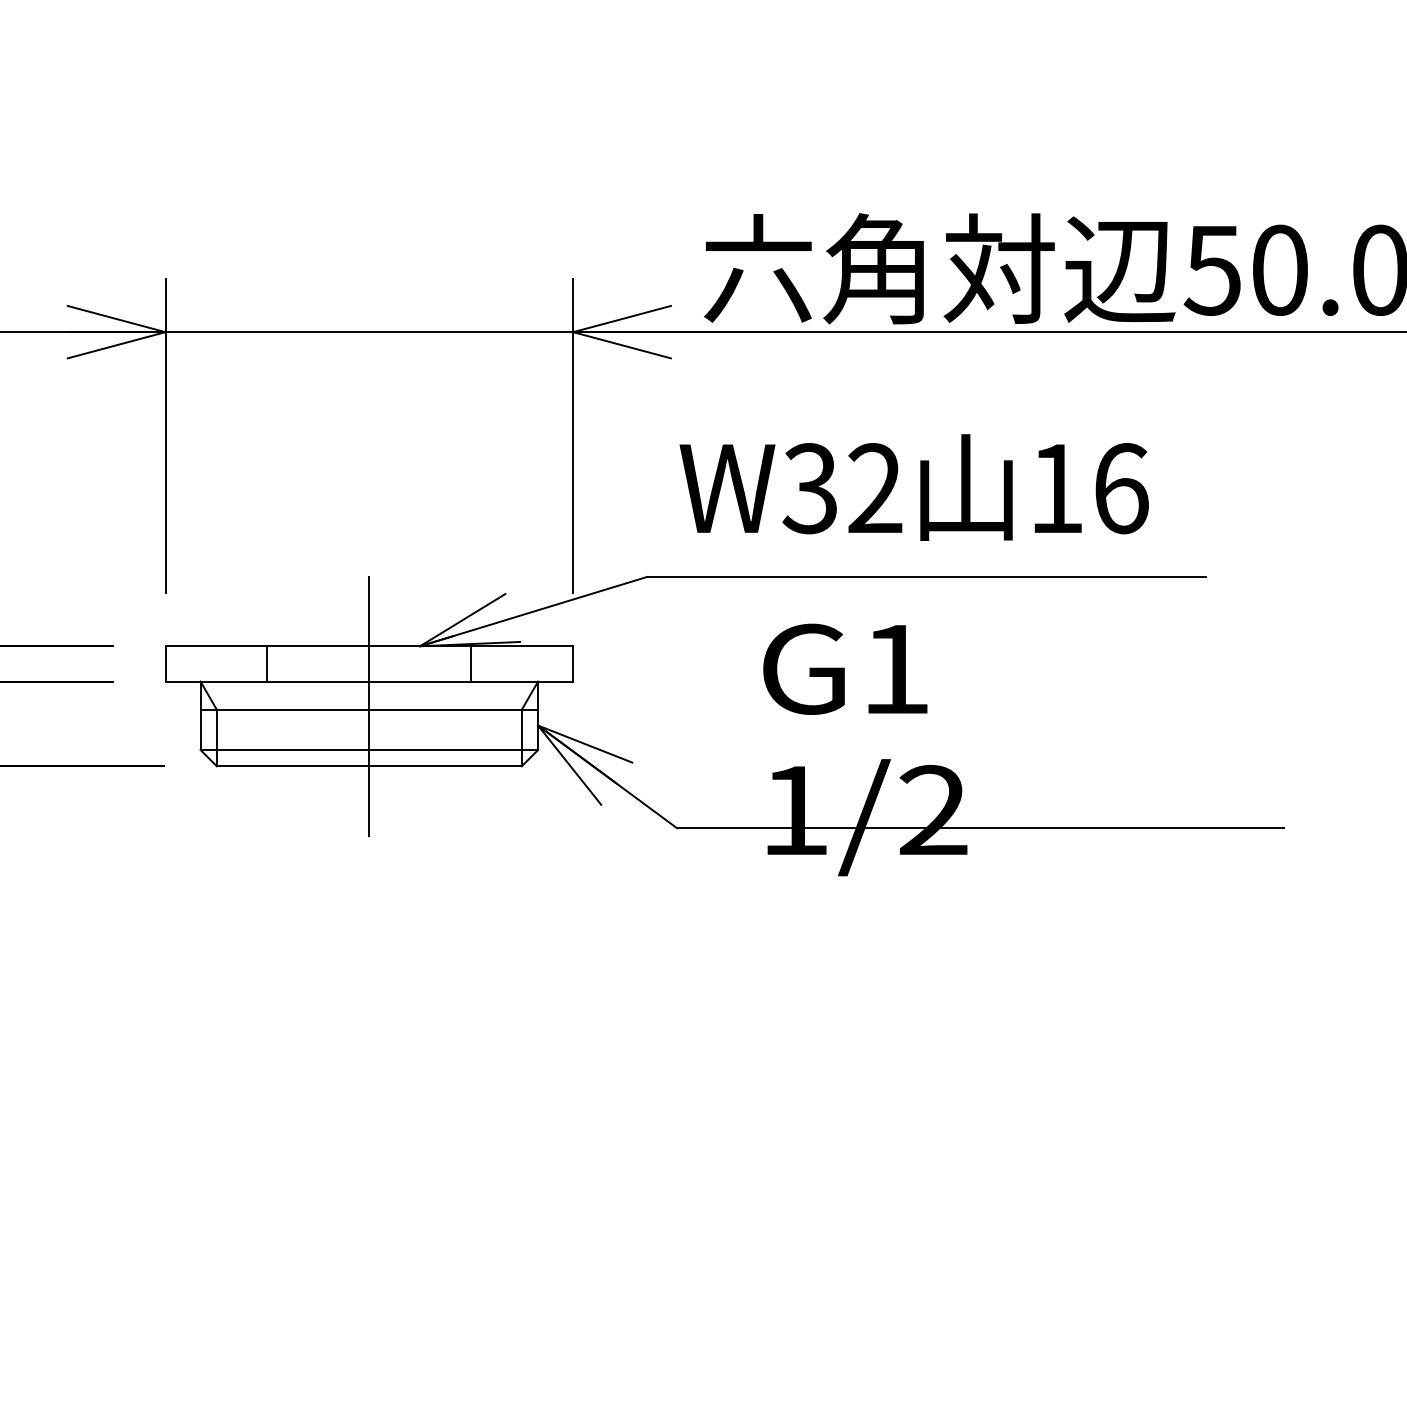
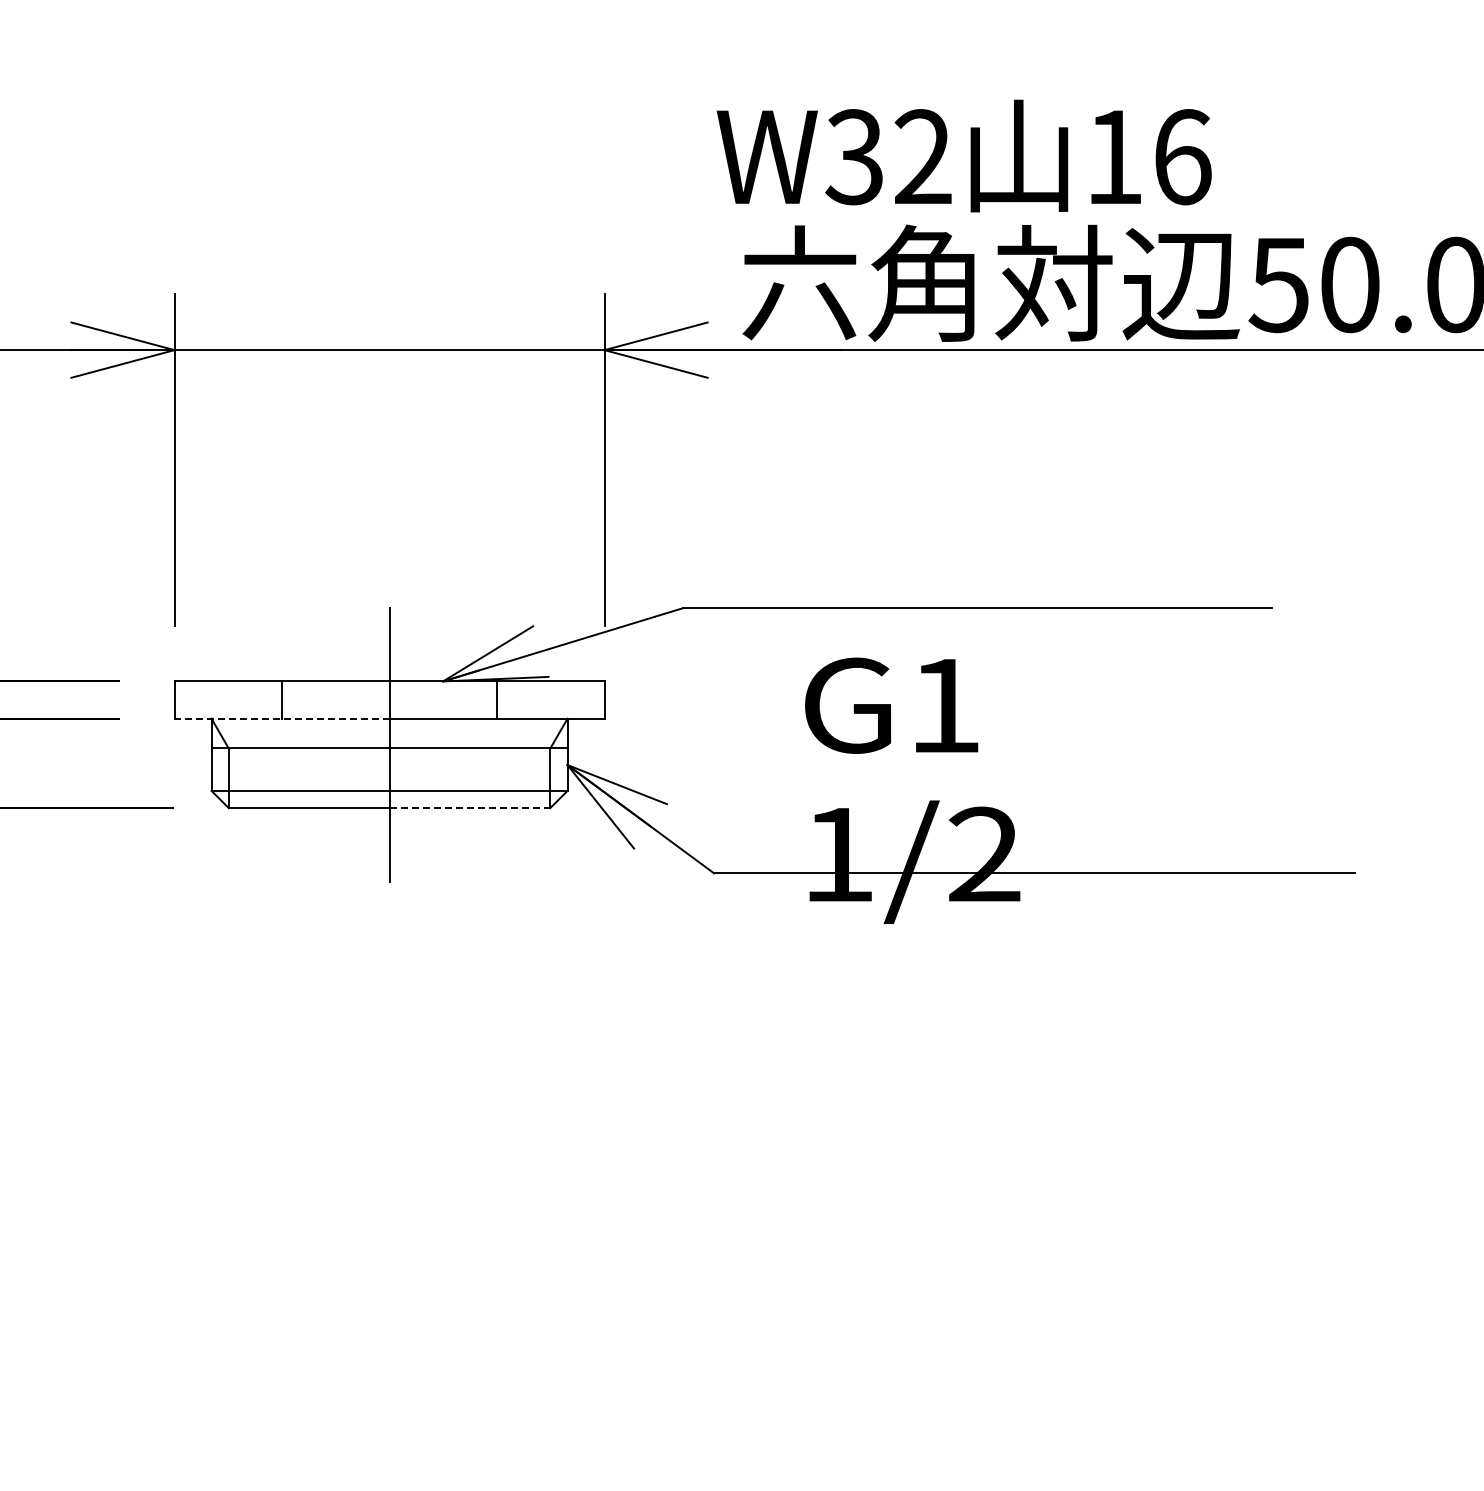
text: (913, 487) -> (963, 155), moved
line: (266, 681) -> (281, 718), solid -> dashed
line: (446, 766) -> (470, 808), solid -> dashed

